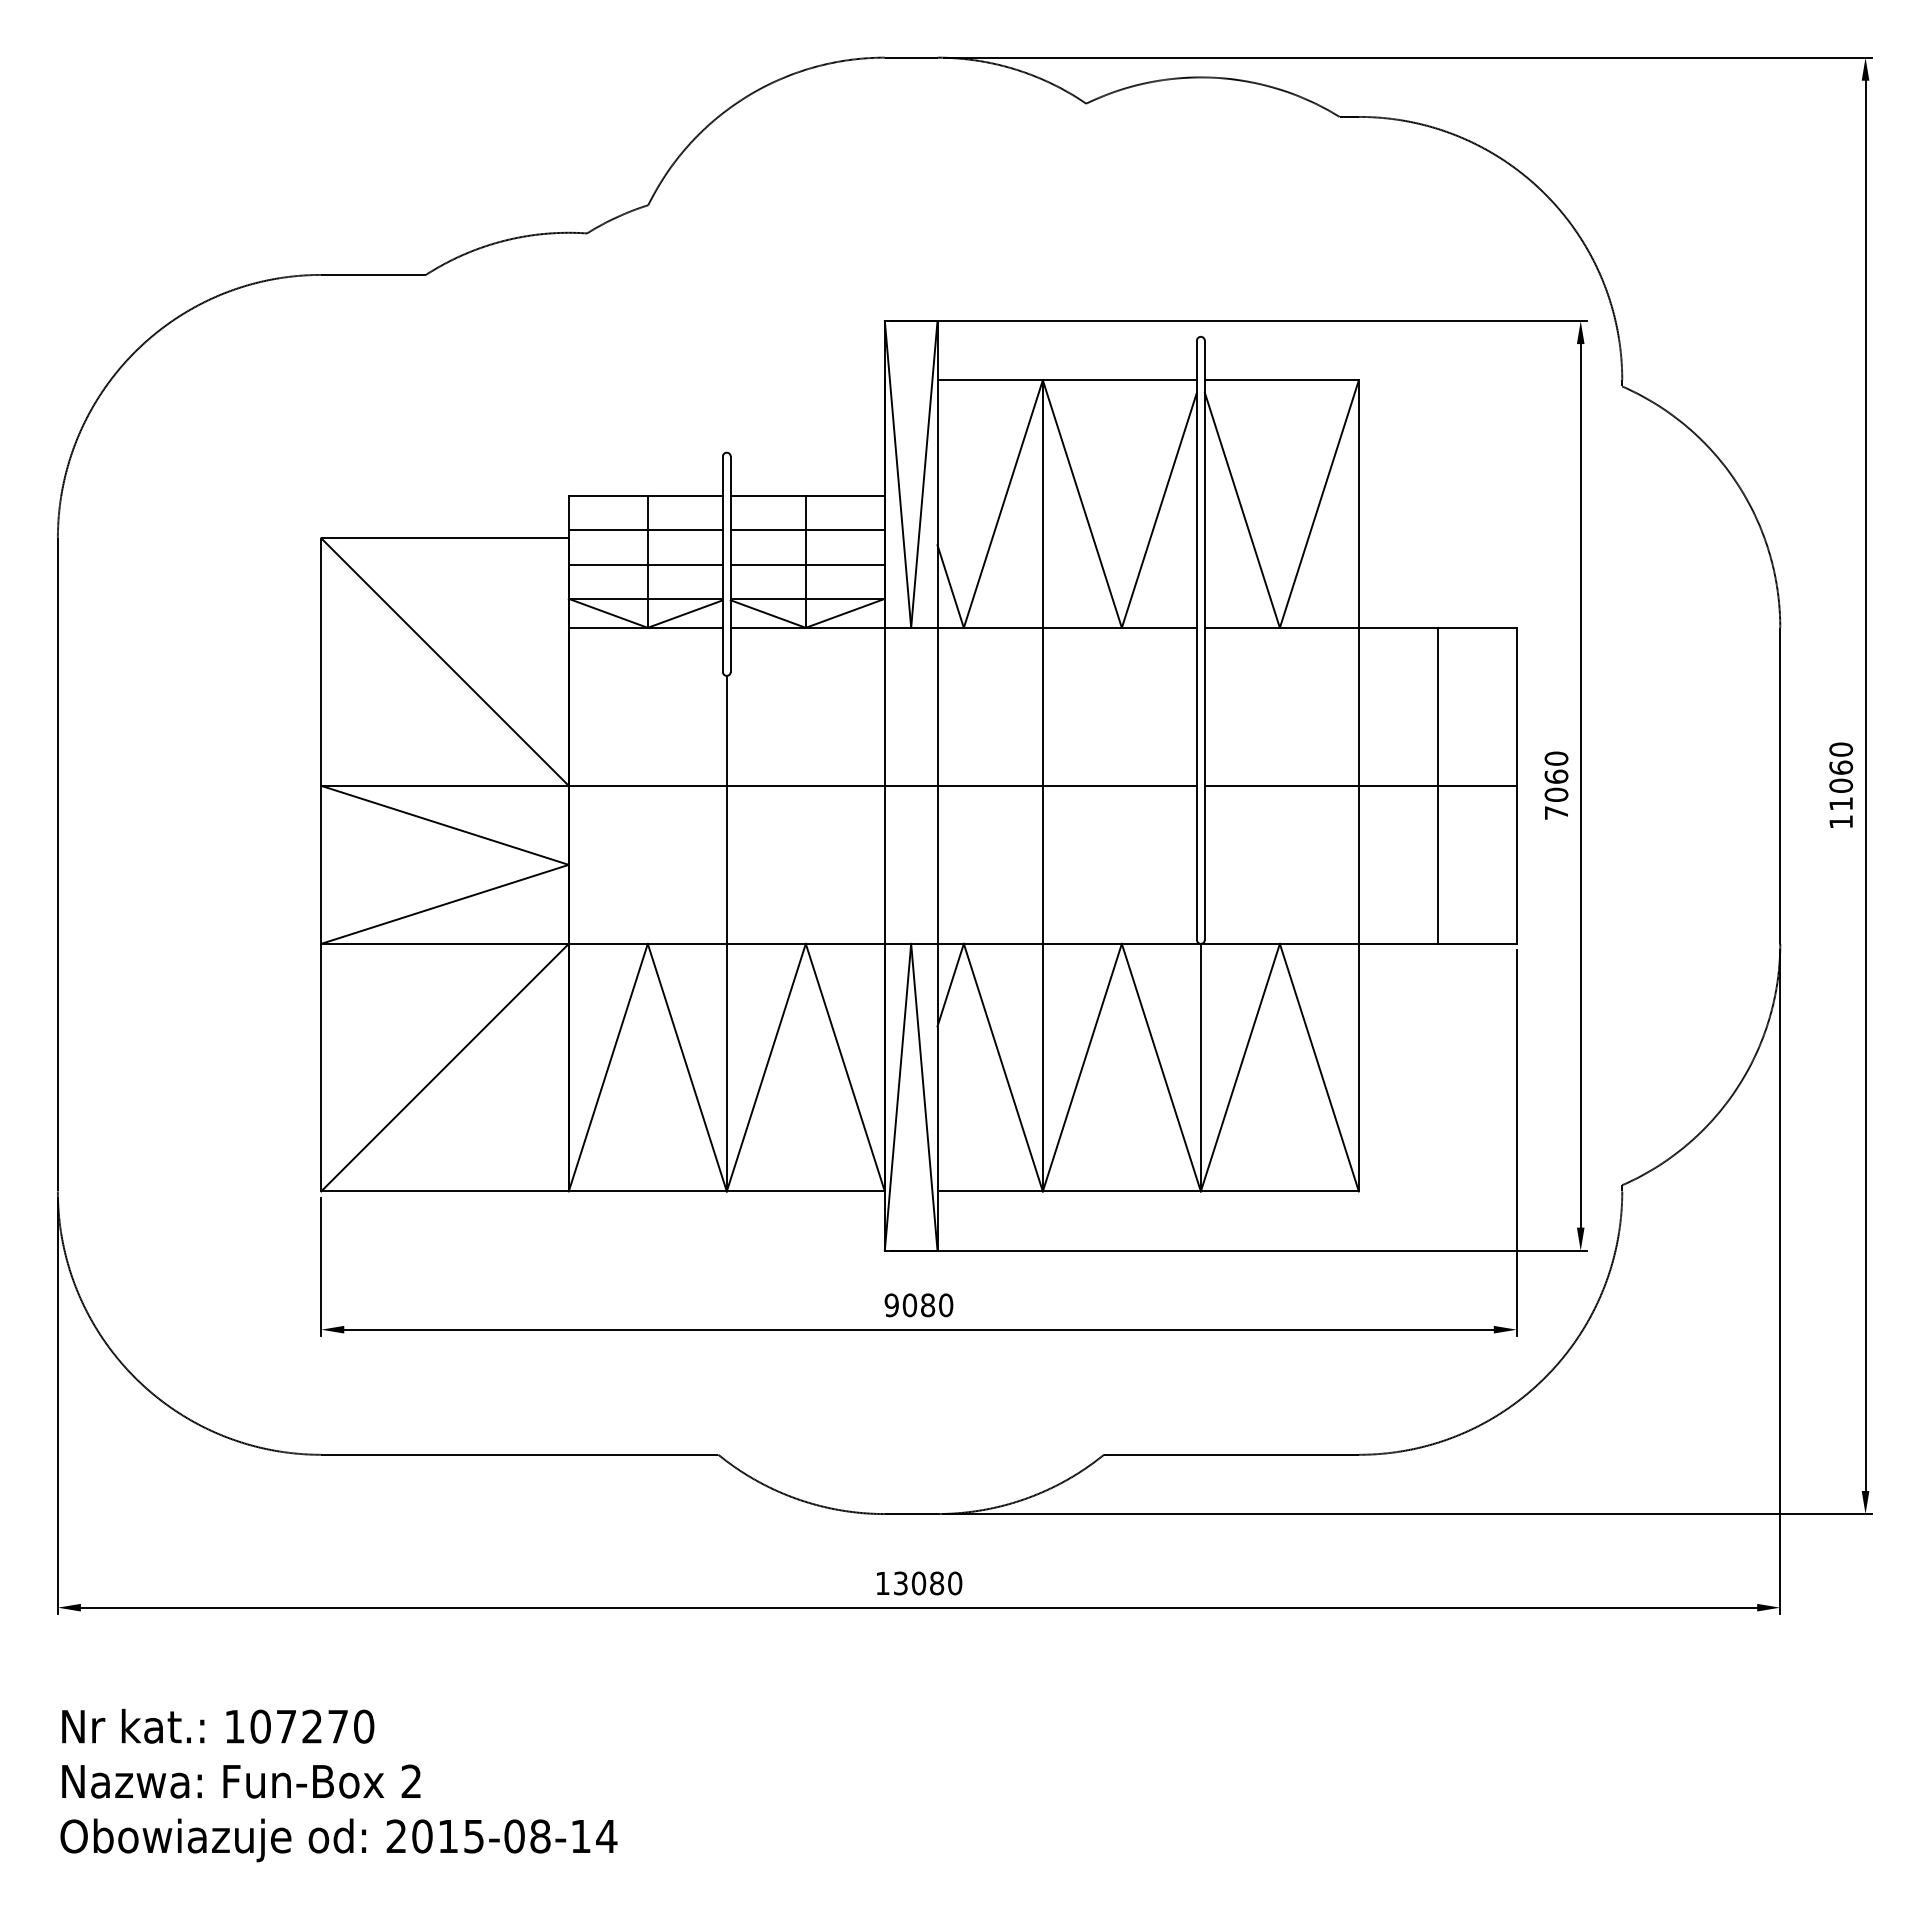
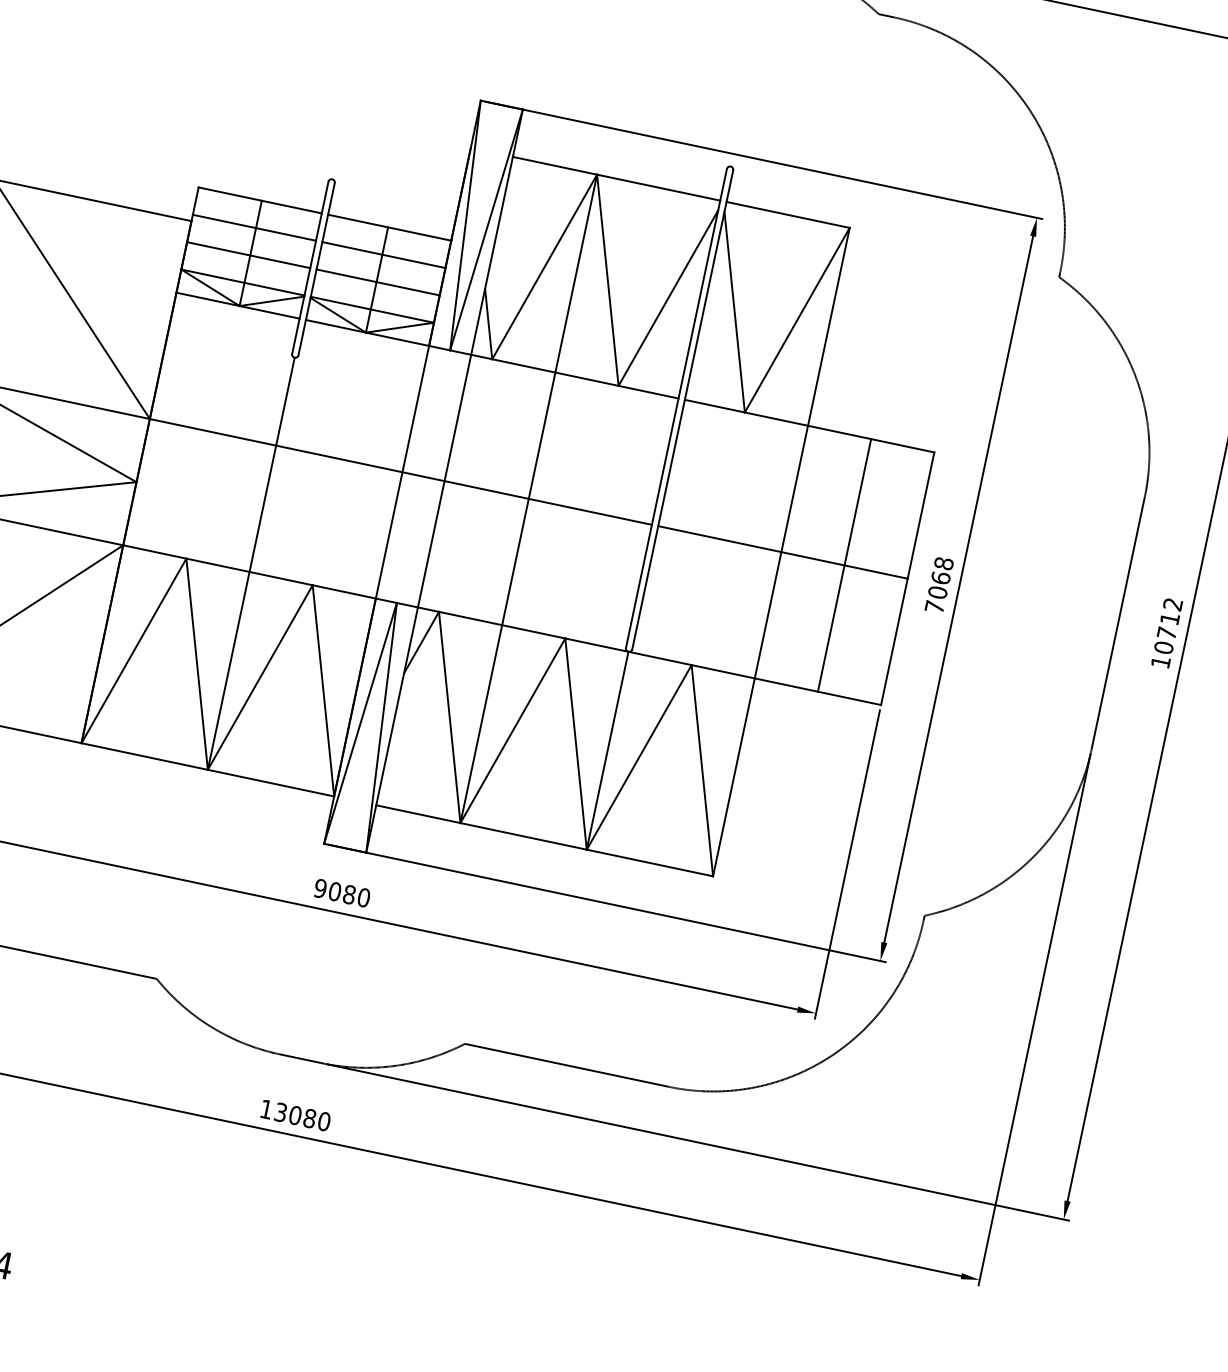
text: (1556, 758) -> (943, 563), 7060 -> 7068
text: (1841, 776) -> (1168, 625), 11060 -> 10712

